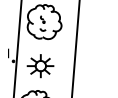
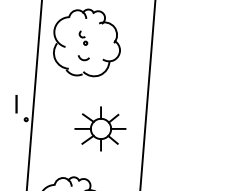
part: (40, 66) -> (100, 129), moved

